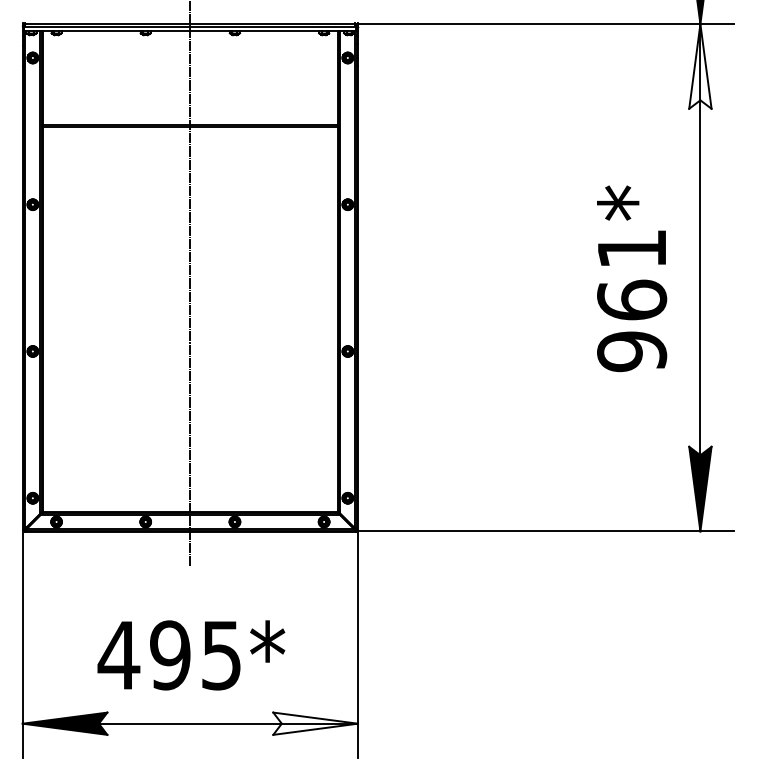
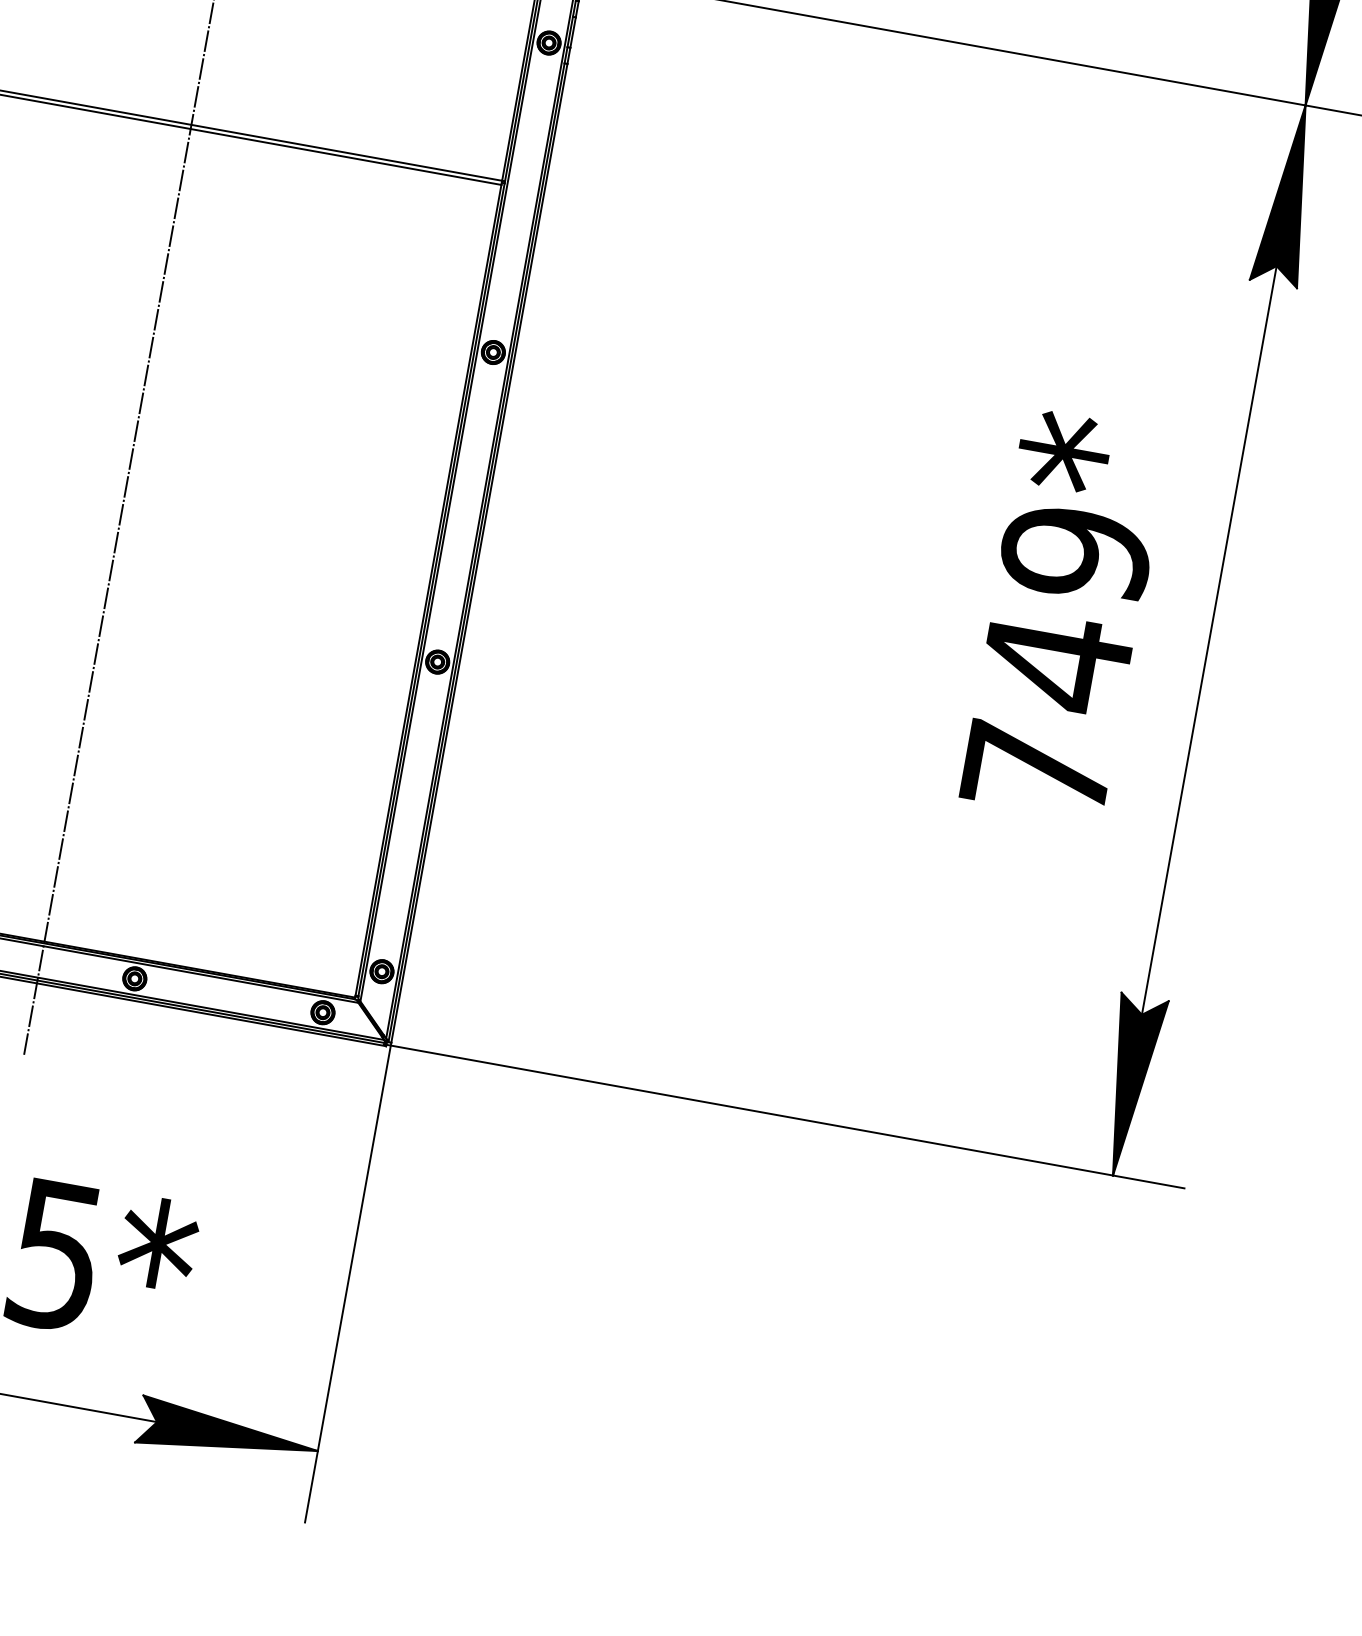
fill: (700, 66) -> (1289, 194), added
text: (632, 300) -> (1057, 662), 961* -> 749*
fill: (315, 723) -> (228, 1434), added

